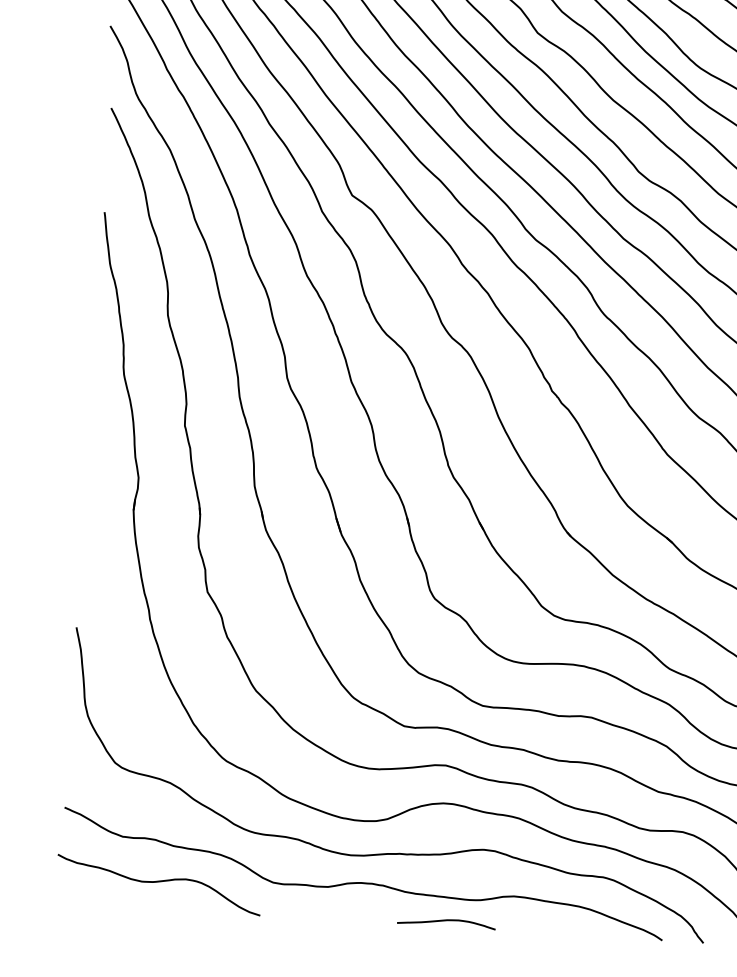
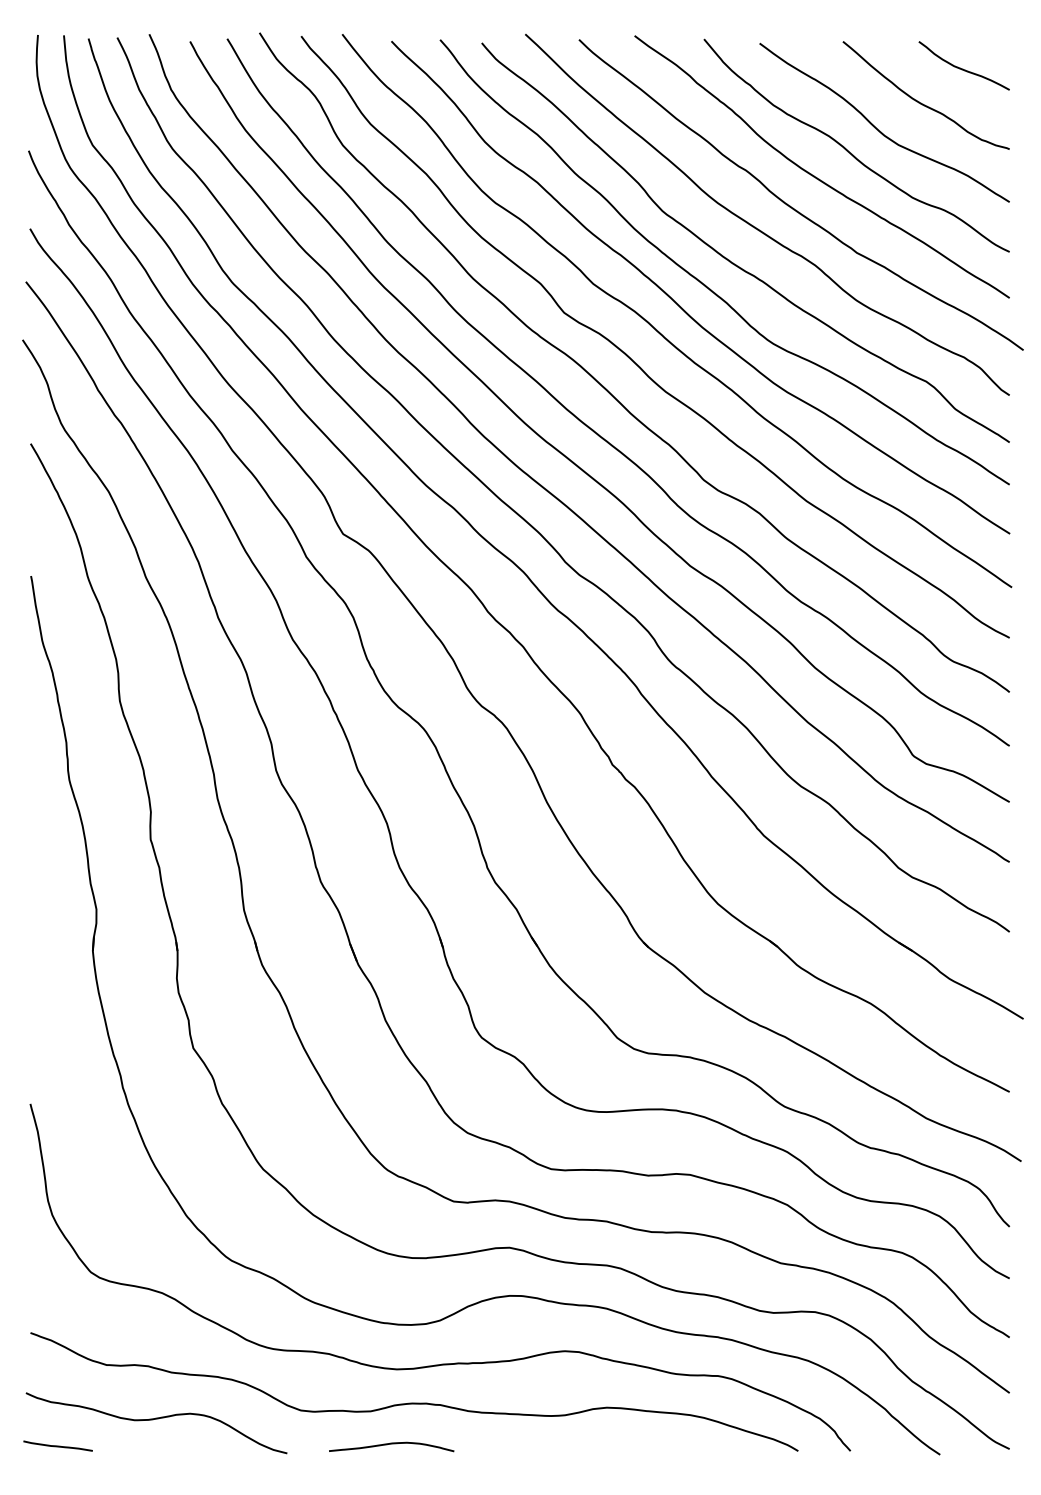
curve: (79, 897) -> (57, 1445), added
curve: (446, 921) -> (391, 1444), moved

